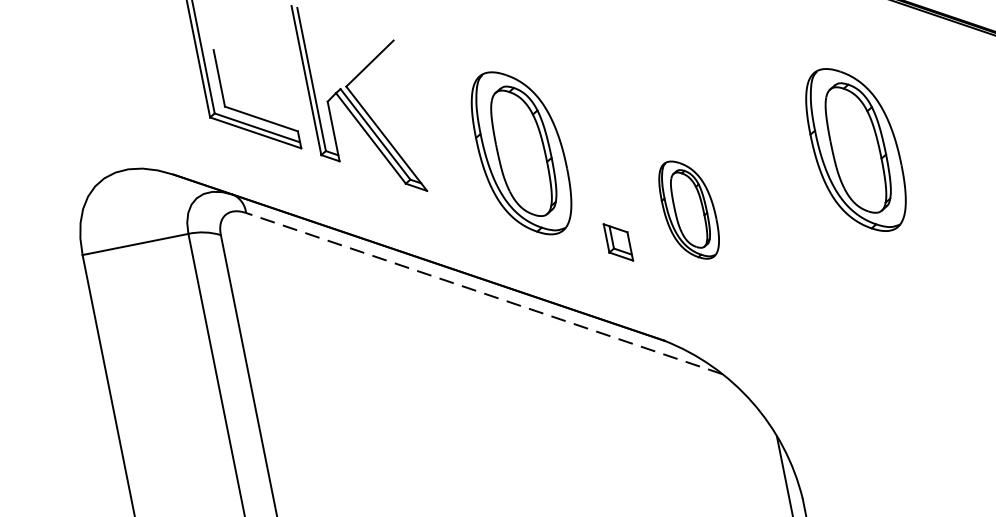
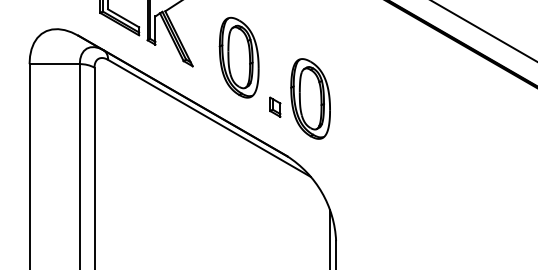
part: (854, 149) -> (391, 86), removed
part: (688, 209) -> (310, 98), size x1.67
line: (482, 294) -> (208, 118), dashed -> solid

